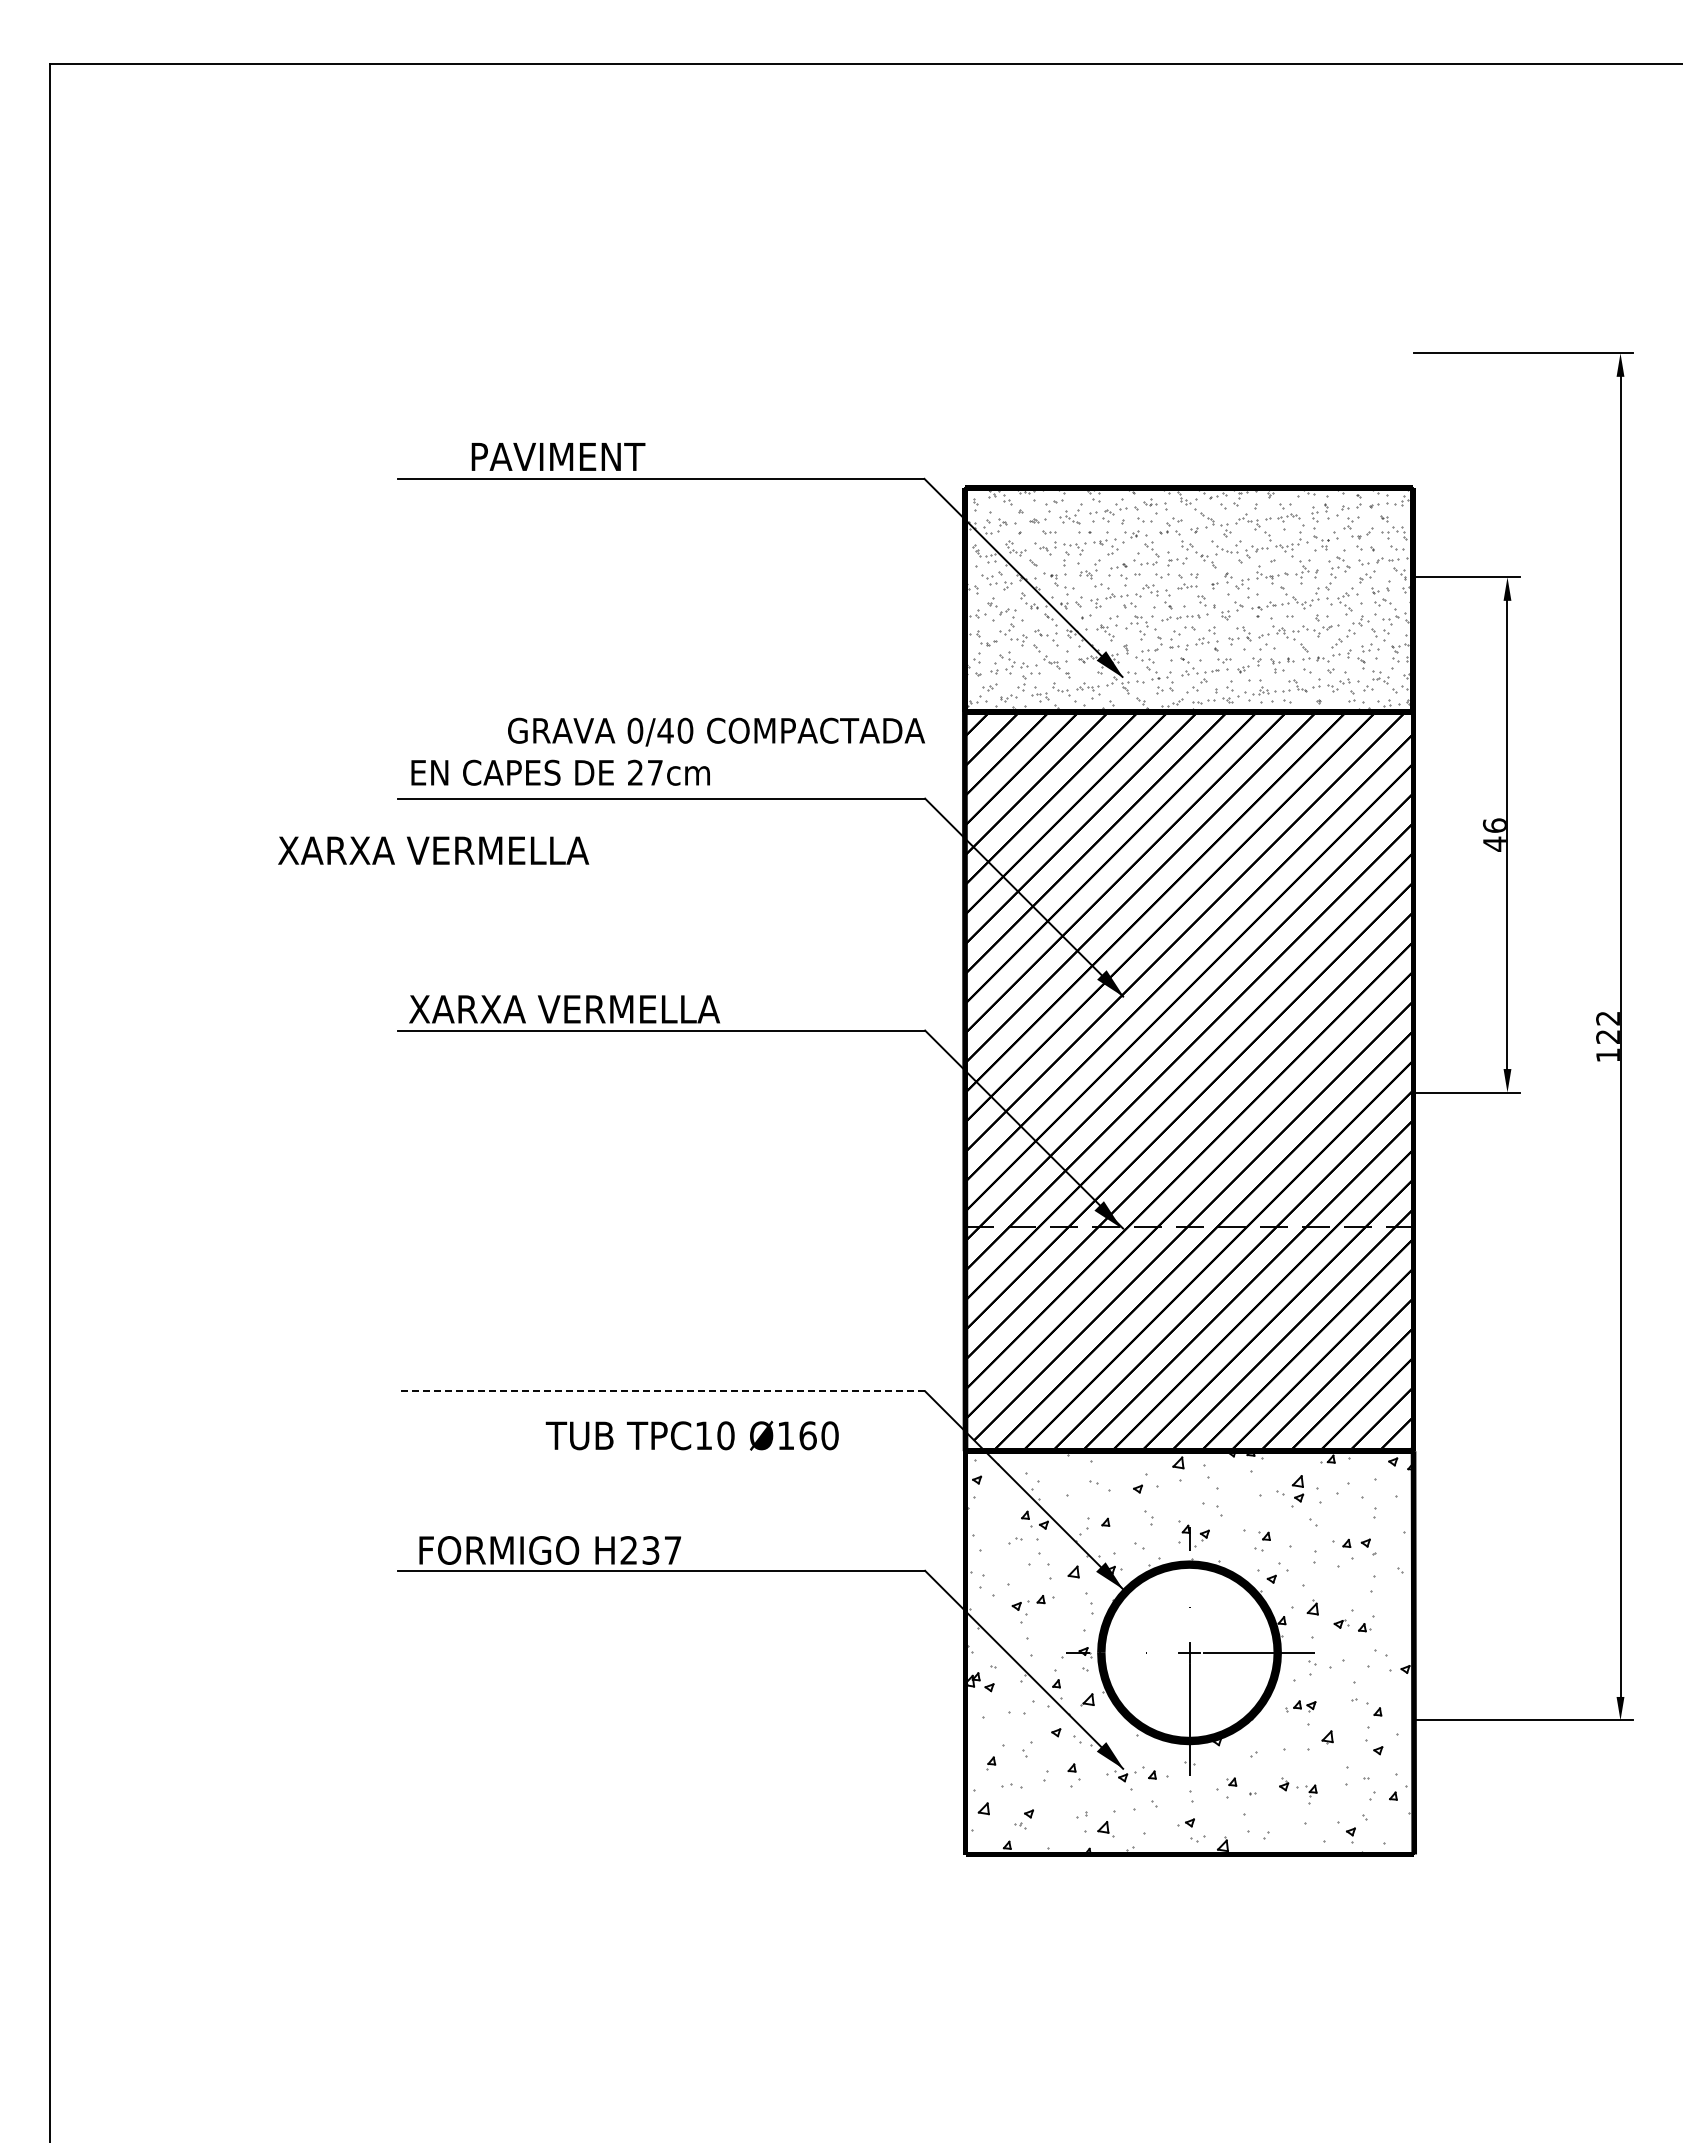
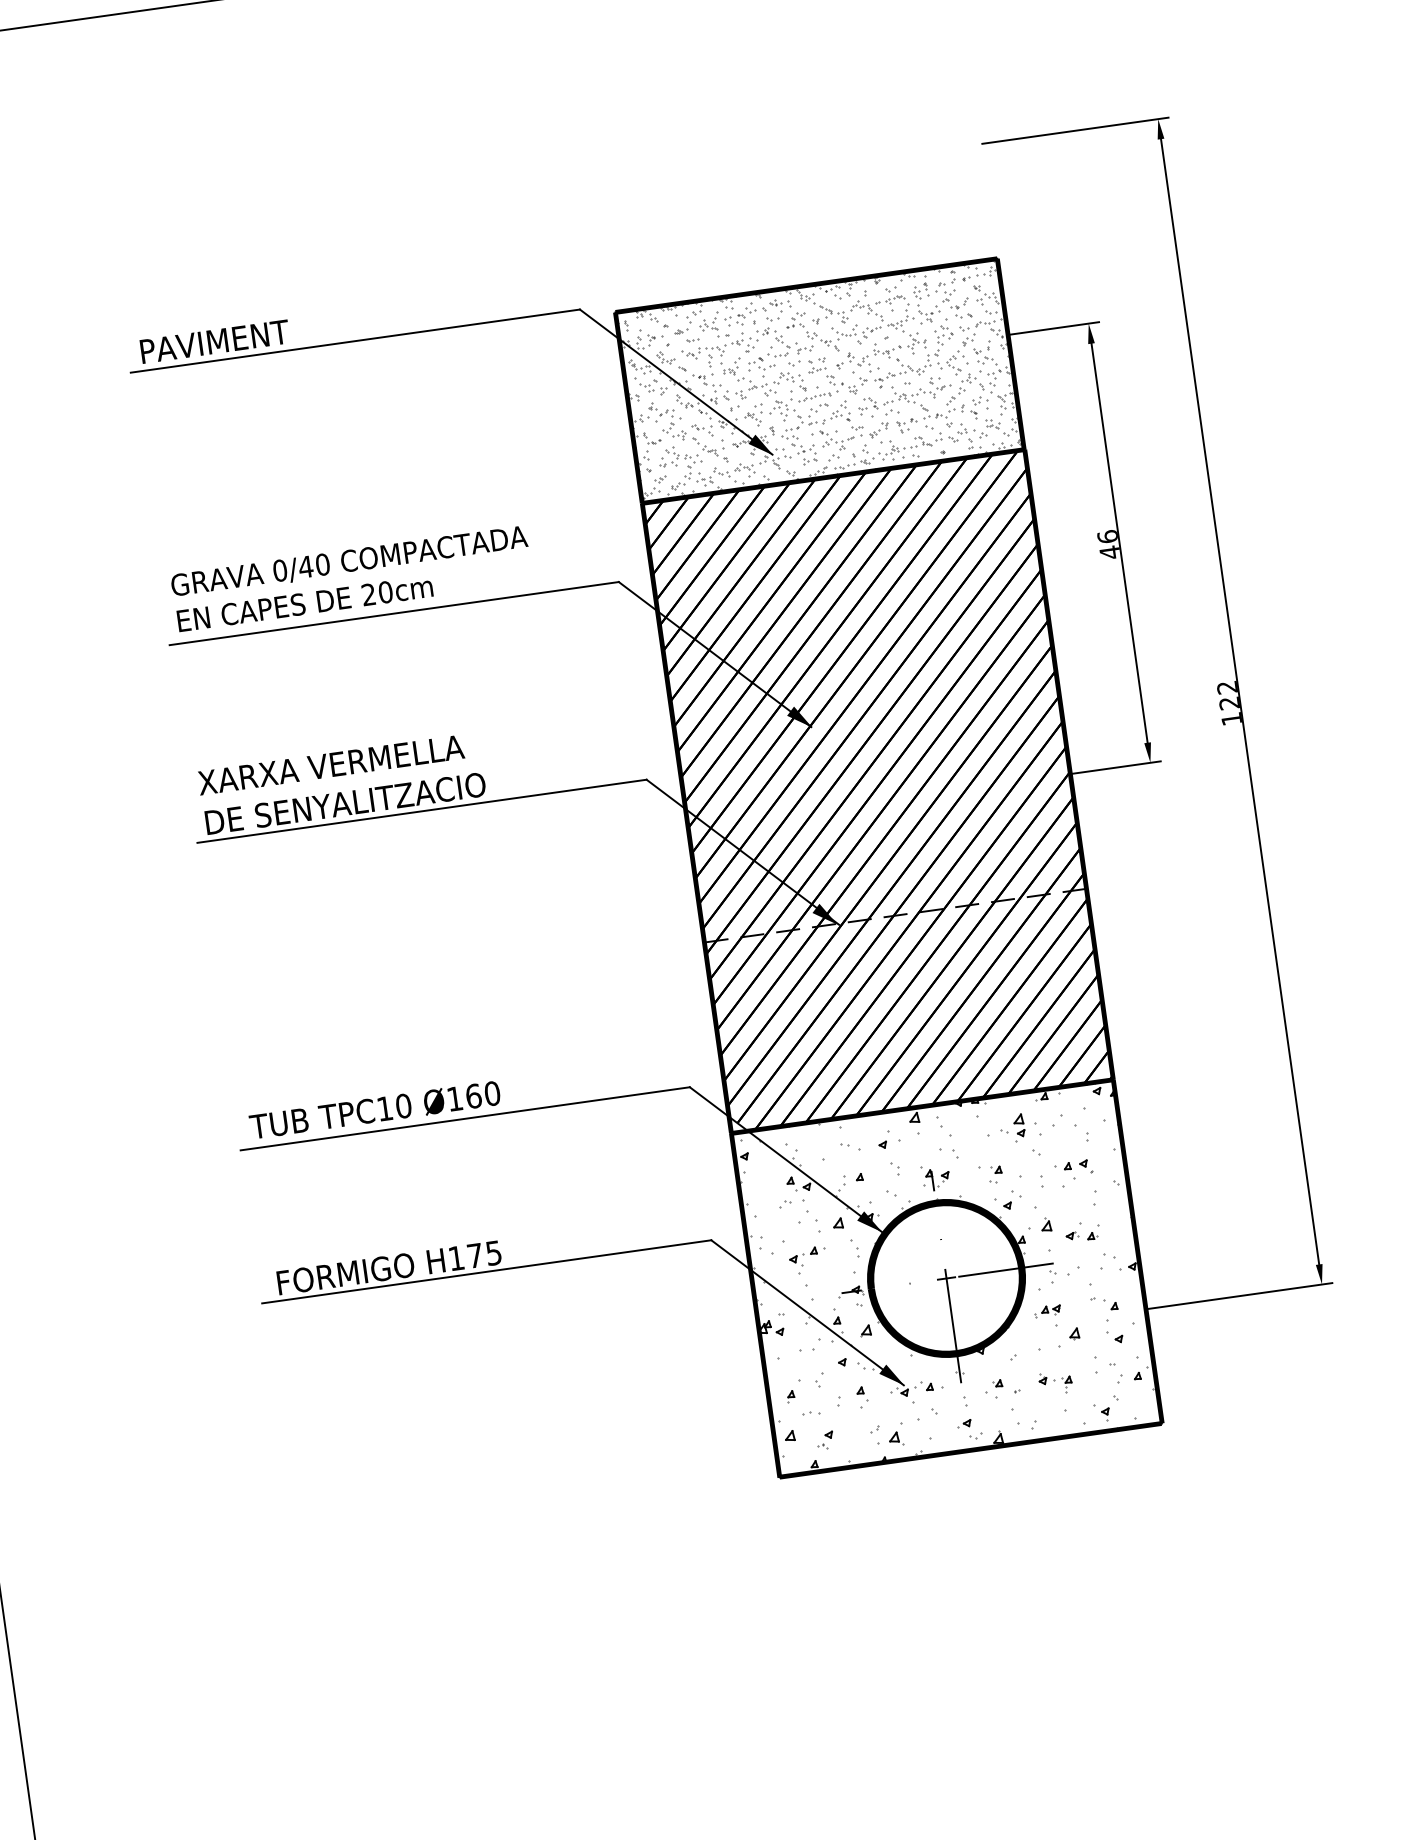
text: (558, 456) -> (215, 341), moved
text: (716, 731) -> (349, 561), moved
text: (655, 772) -> (385, 592), 27cm -> 20cm
text: (433, 850) -> (331, 764), moved
text: (573, 1008) -> (344, 803), XARXA VERMELLA -> DE SENYALITZACIO
line: (661, 1391) -> (465, 1118), dashed -> solid
text: (691, 1435) -> (374, 1110), moved
text: (650, 1550) -> (474, 1255), H237 -> H175

